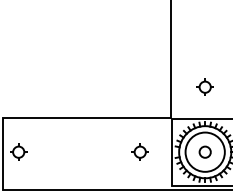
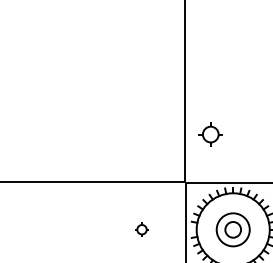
part: (204, 86) -> (209, 133), moved
part: (139, 151) -> (141, 228), size x0.6
circle: (204, 151) -> (232, 228), size x0.6

